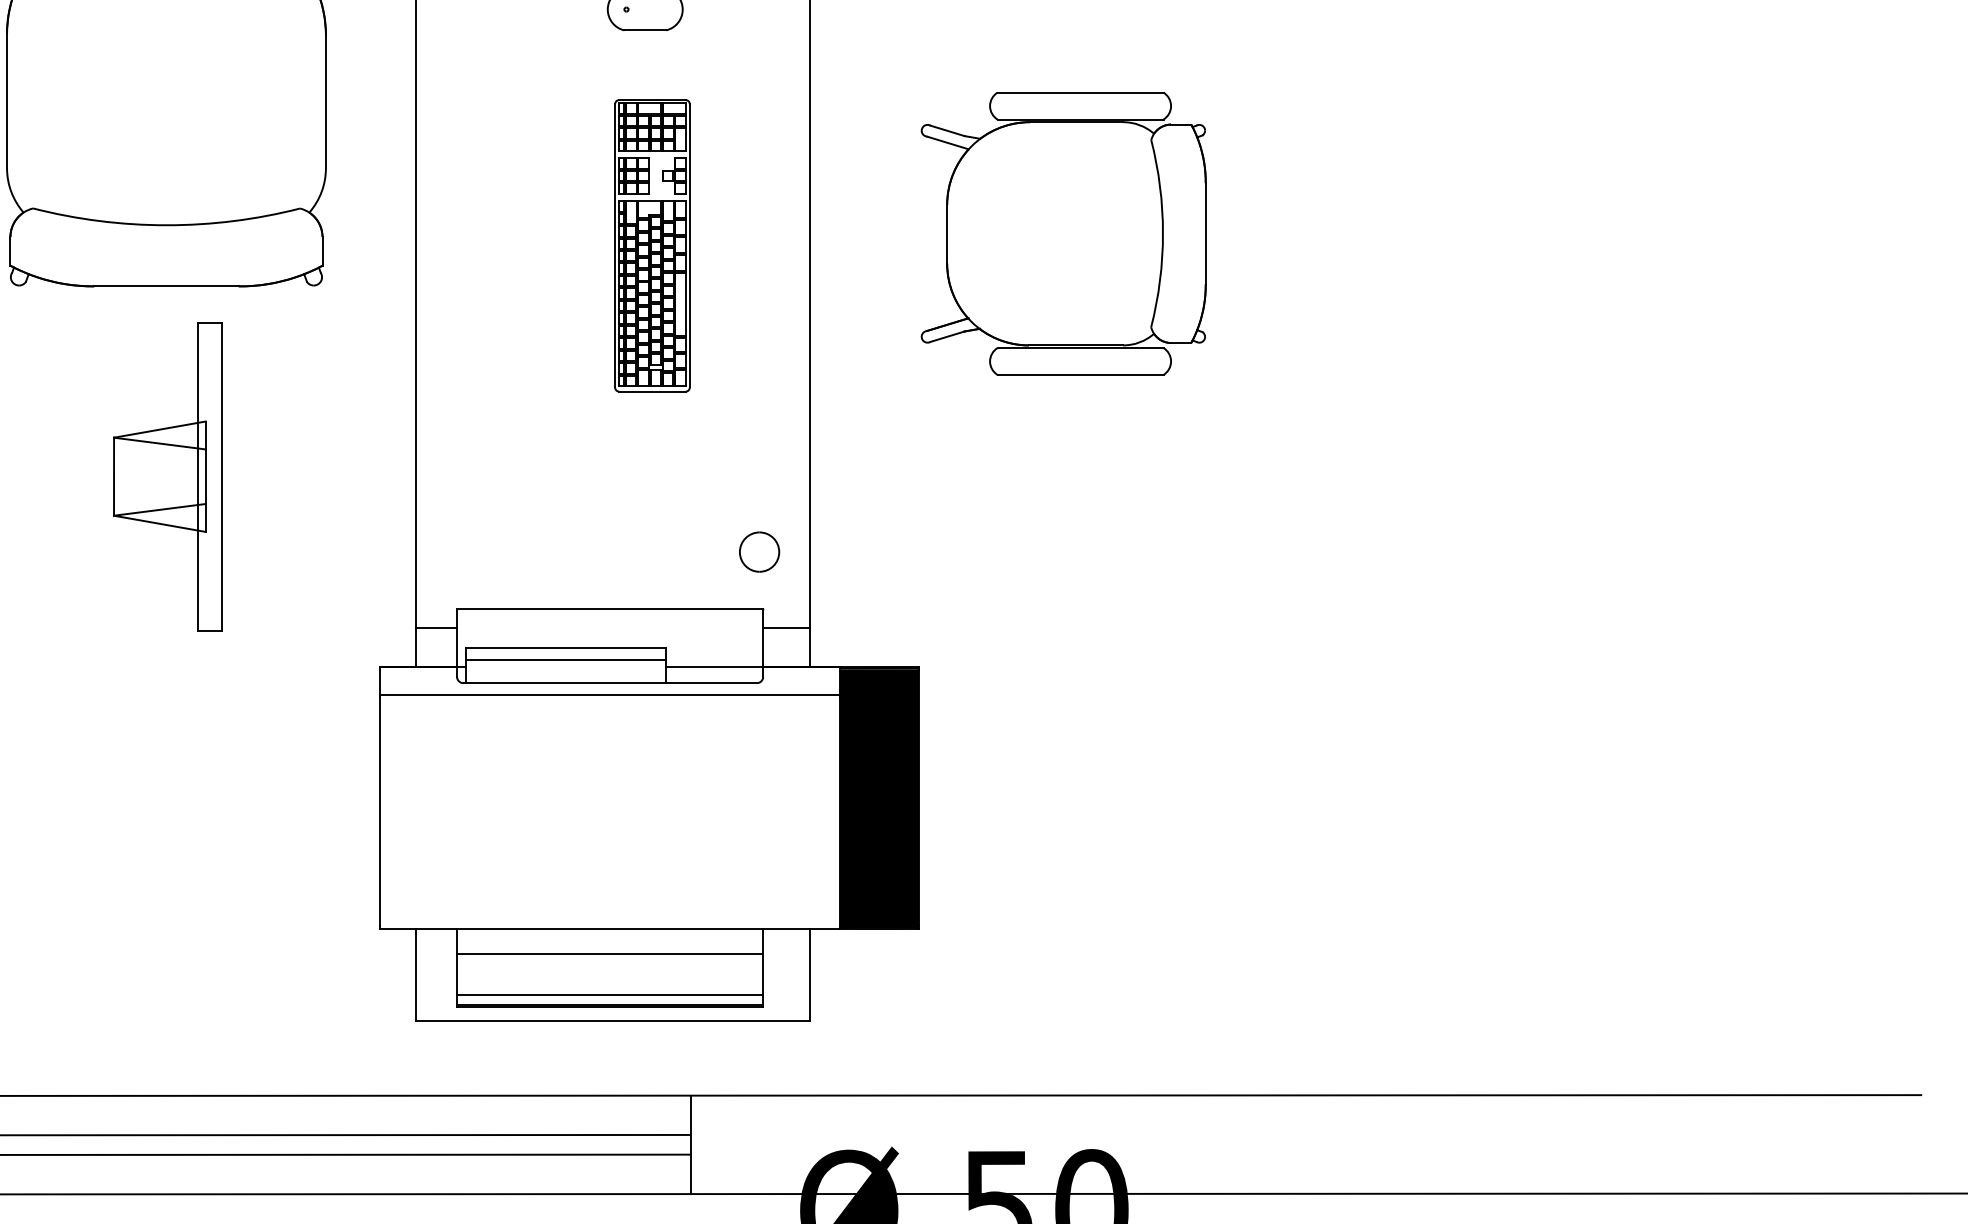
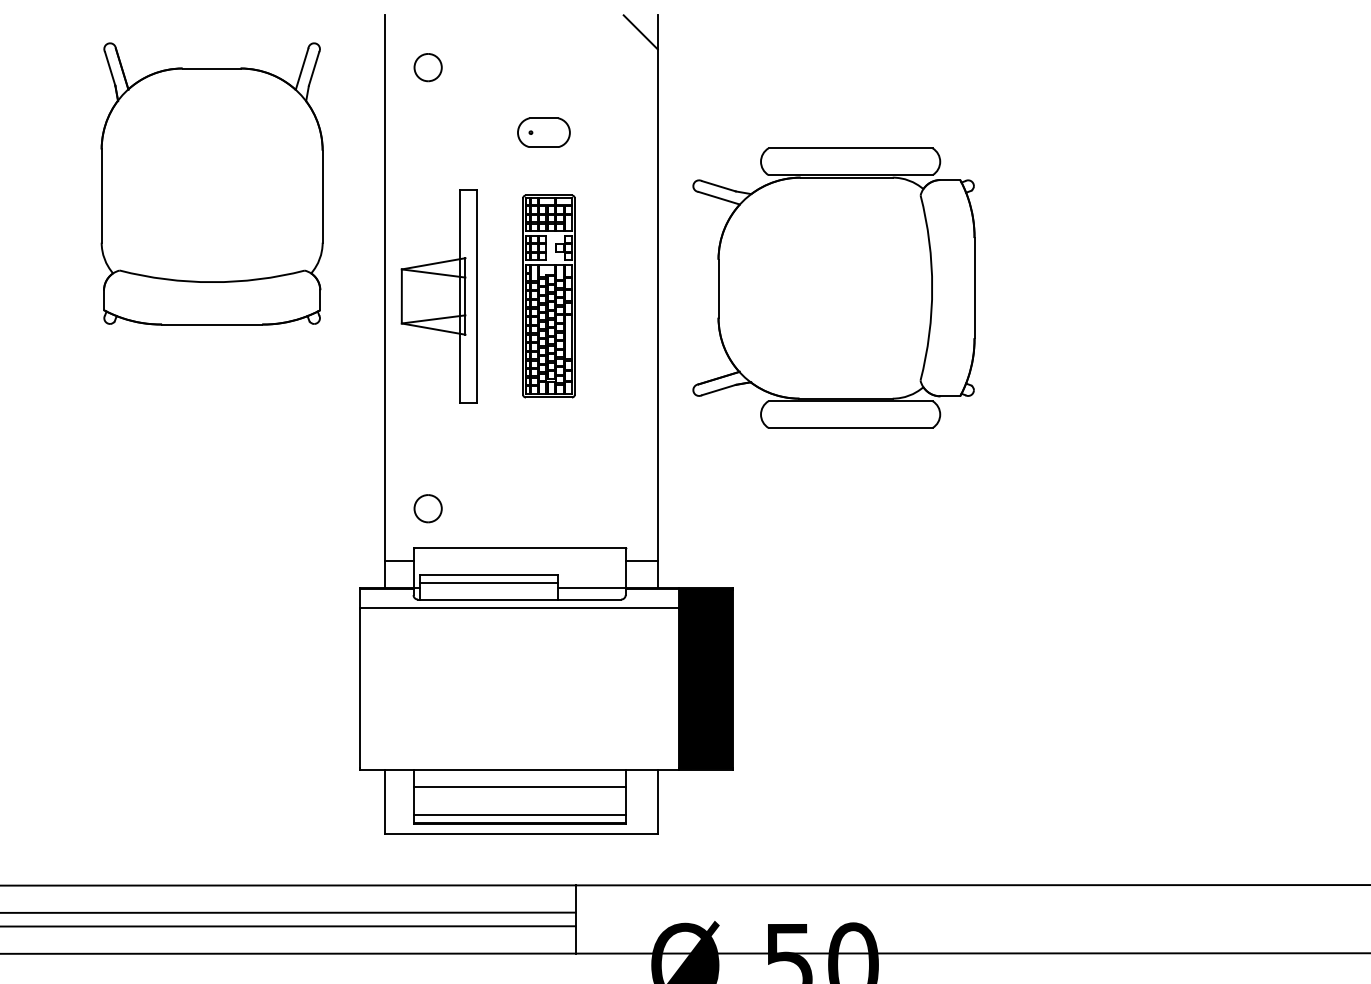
part: (1063, 232) -> (833, 287), size x1.43
part: (166, 476) -> (438, 296), moved
part: (758, 551) -> (427, 508), moved

